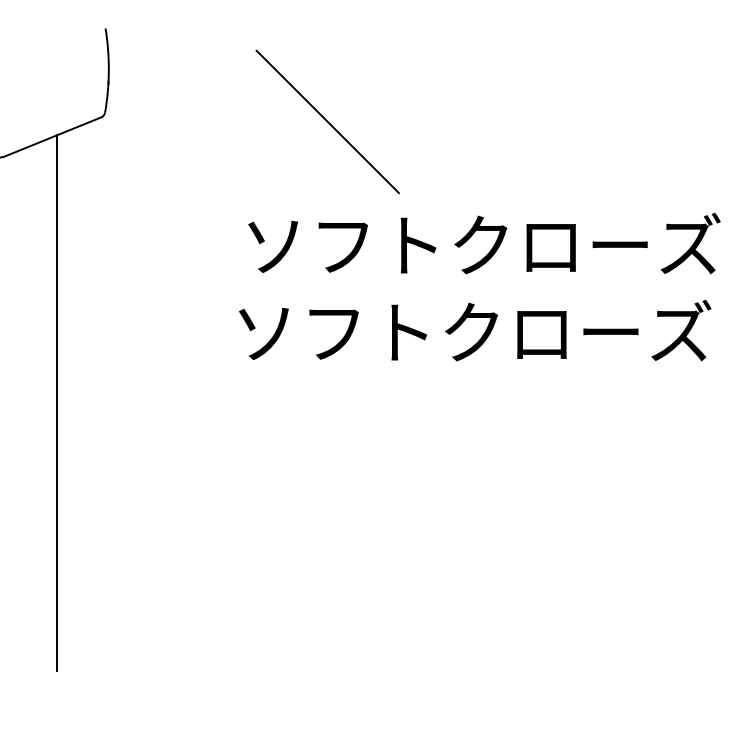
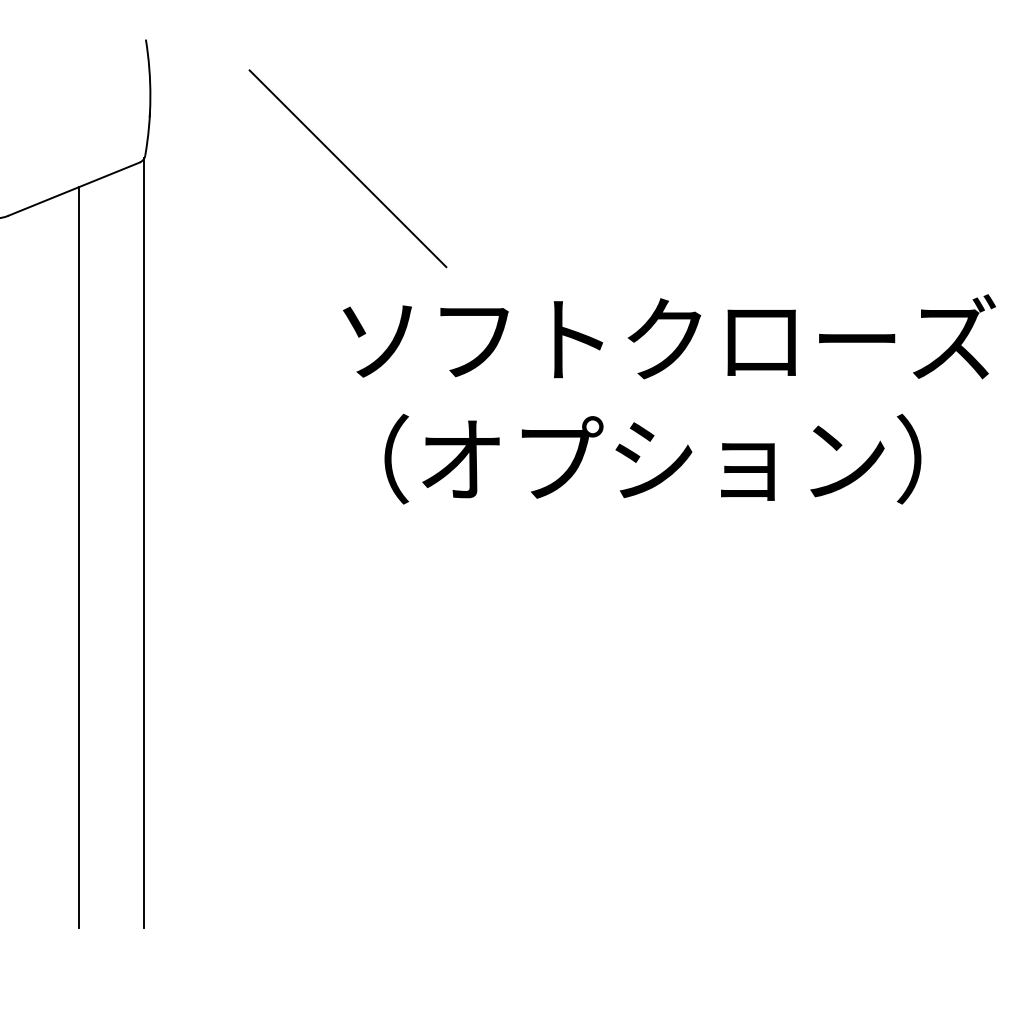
line: (327, 121) -> (347, 168), moved
text: (475, 331) -> (656, 458), ソフトクローズ -> （オプション）
line: (104, 392) -> (144, 542), added

